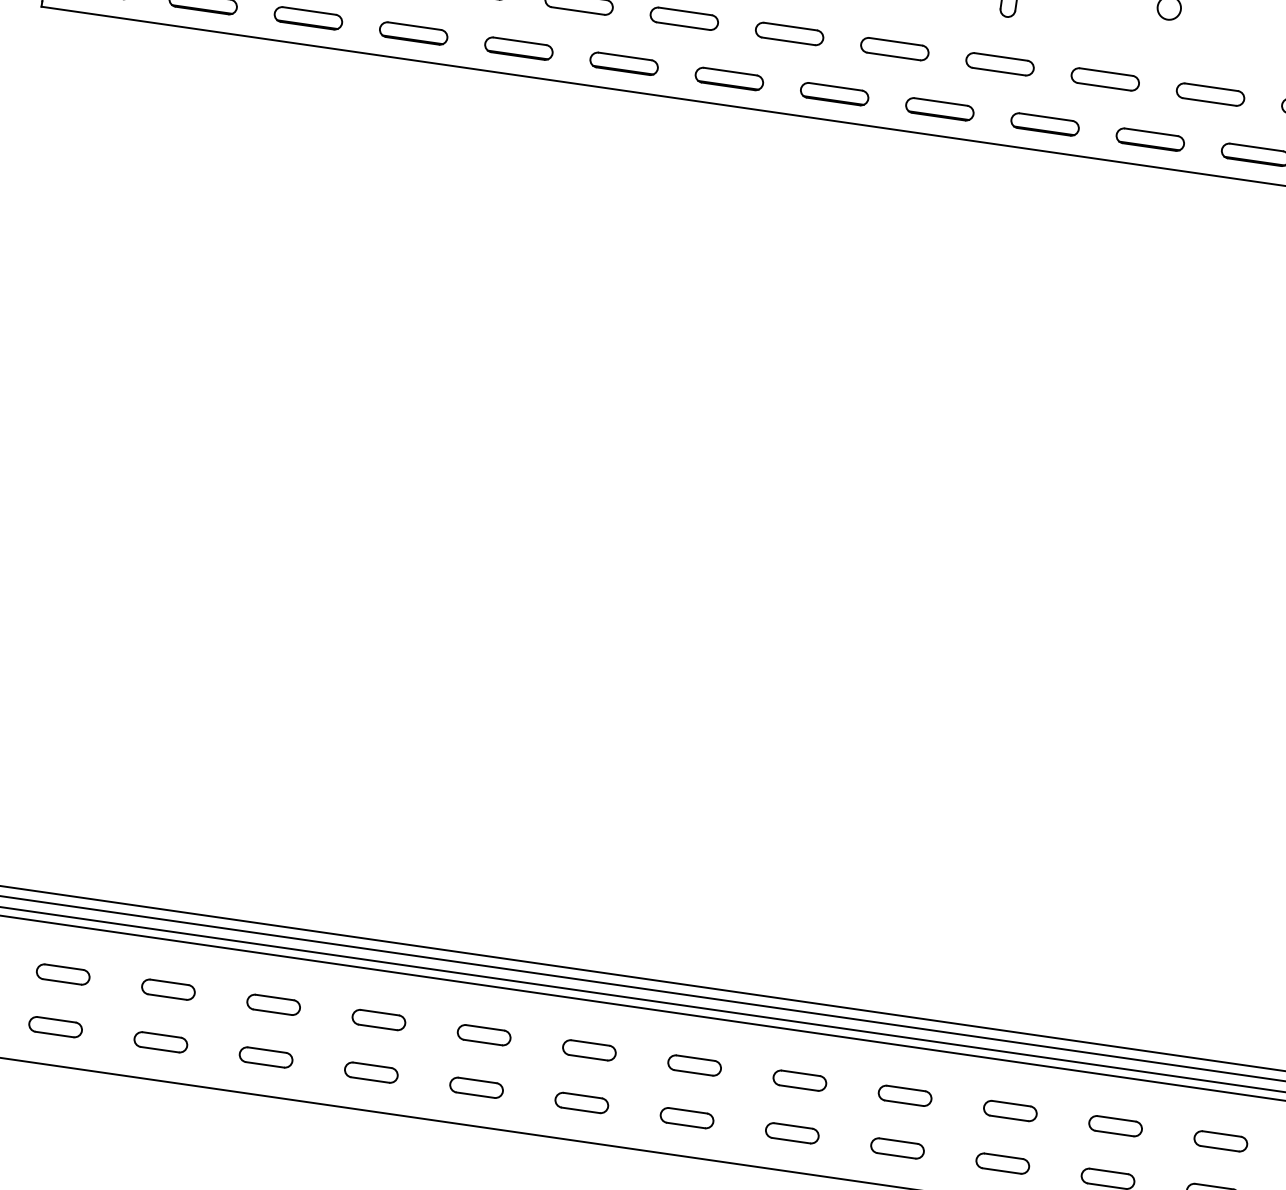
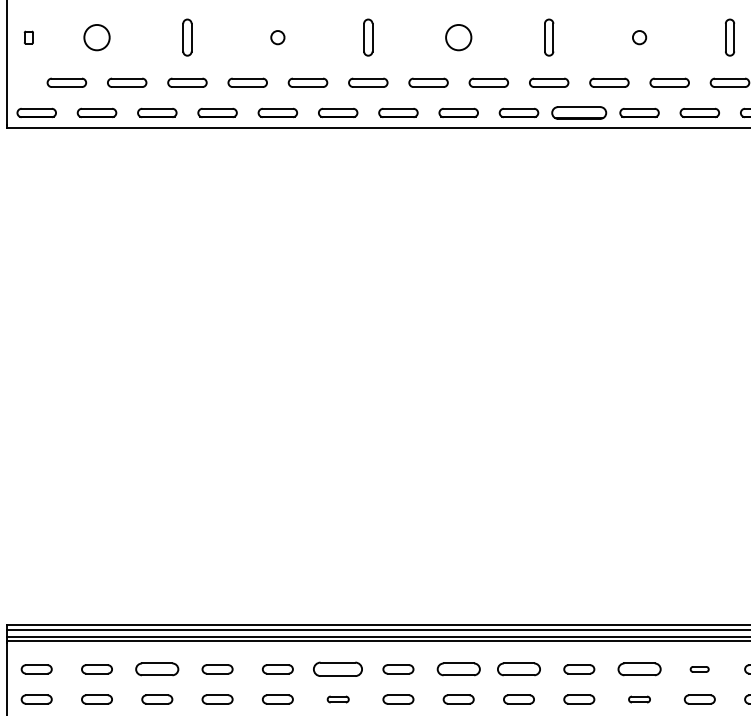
part: (1045, 123) -> (579, 112), size x1.4
part: (168, 989) -> (157, 669), size x1.4
part: (484, 1035) -> (338, 669), size x1.6
part: (694, 1065) -> (458, 669), size x1.4
part: (798, 1080) -> (518, 669), size x1.4
part: (477, 1087) -> (338, 699), size x0.7
part: (1010, 1111) -> (639, 669), size x1.4
part: (1114, 1126) -> (699, 669), size x0.6
part: (1002, 1163) -> (639, 699), size x0.7

